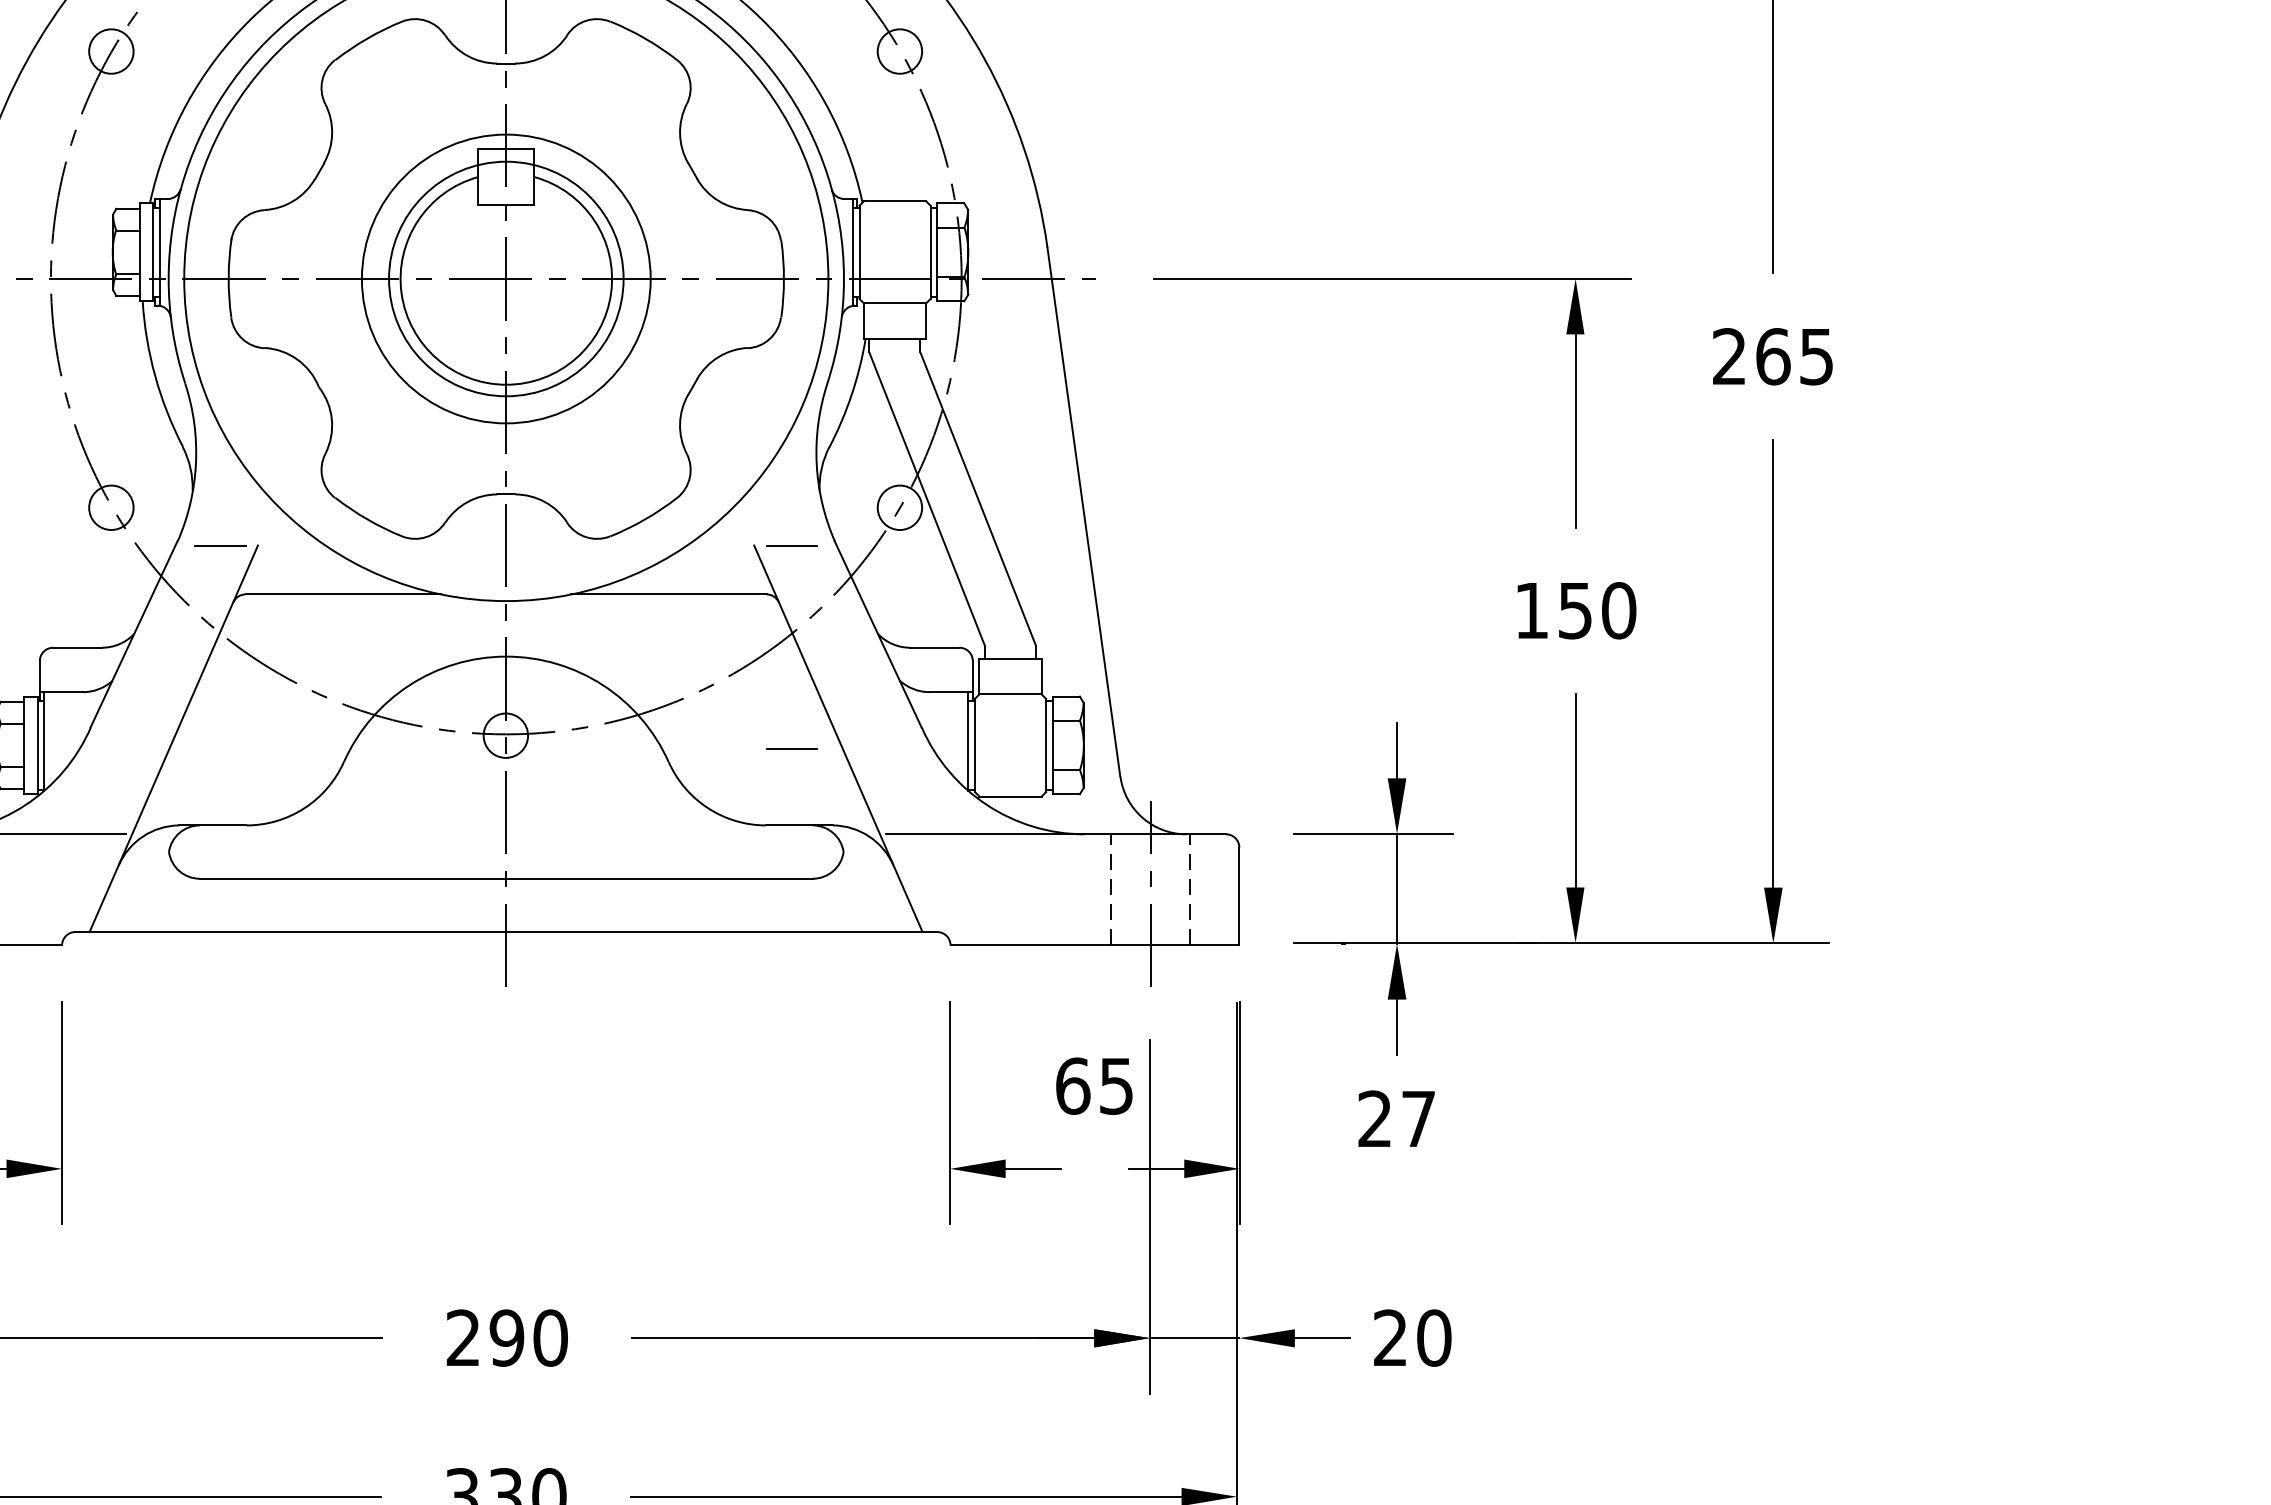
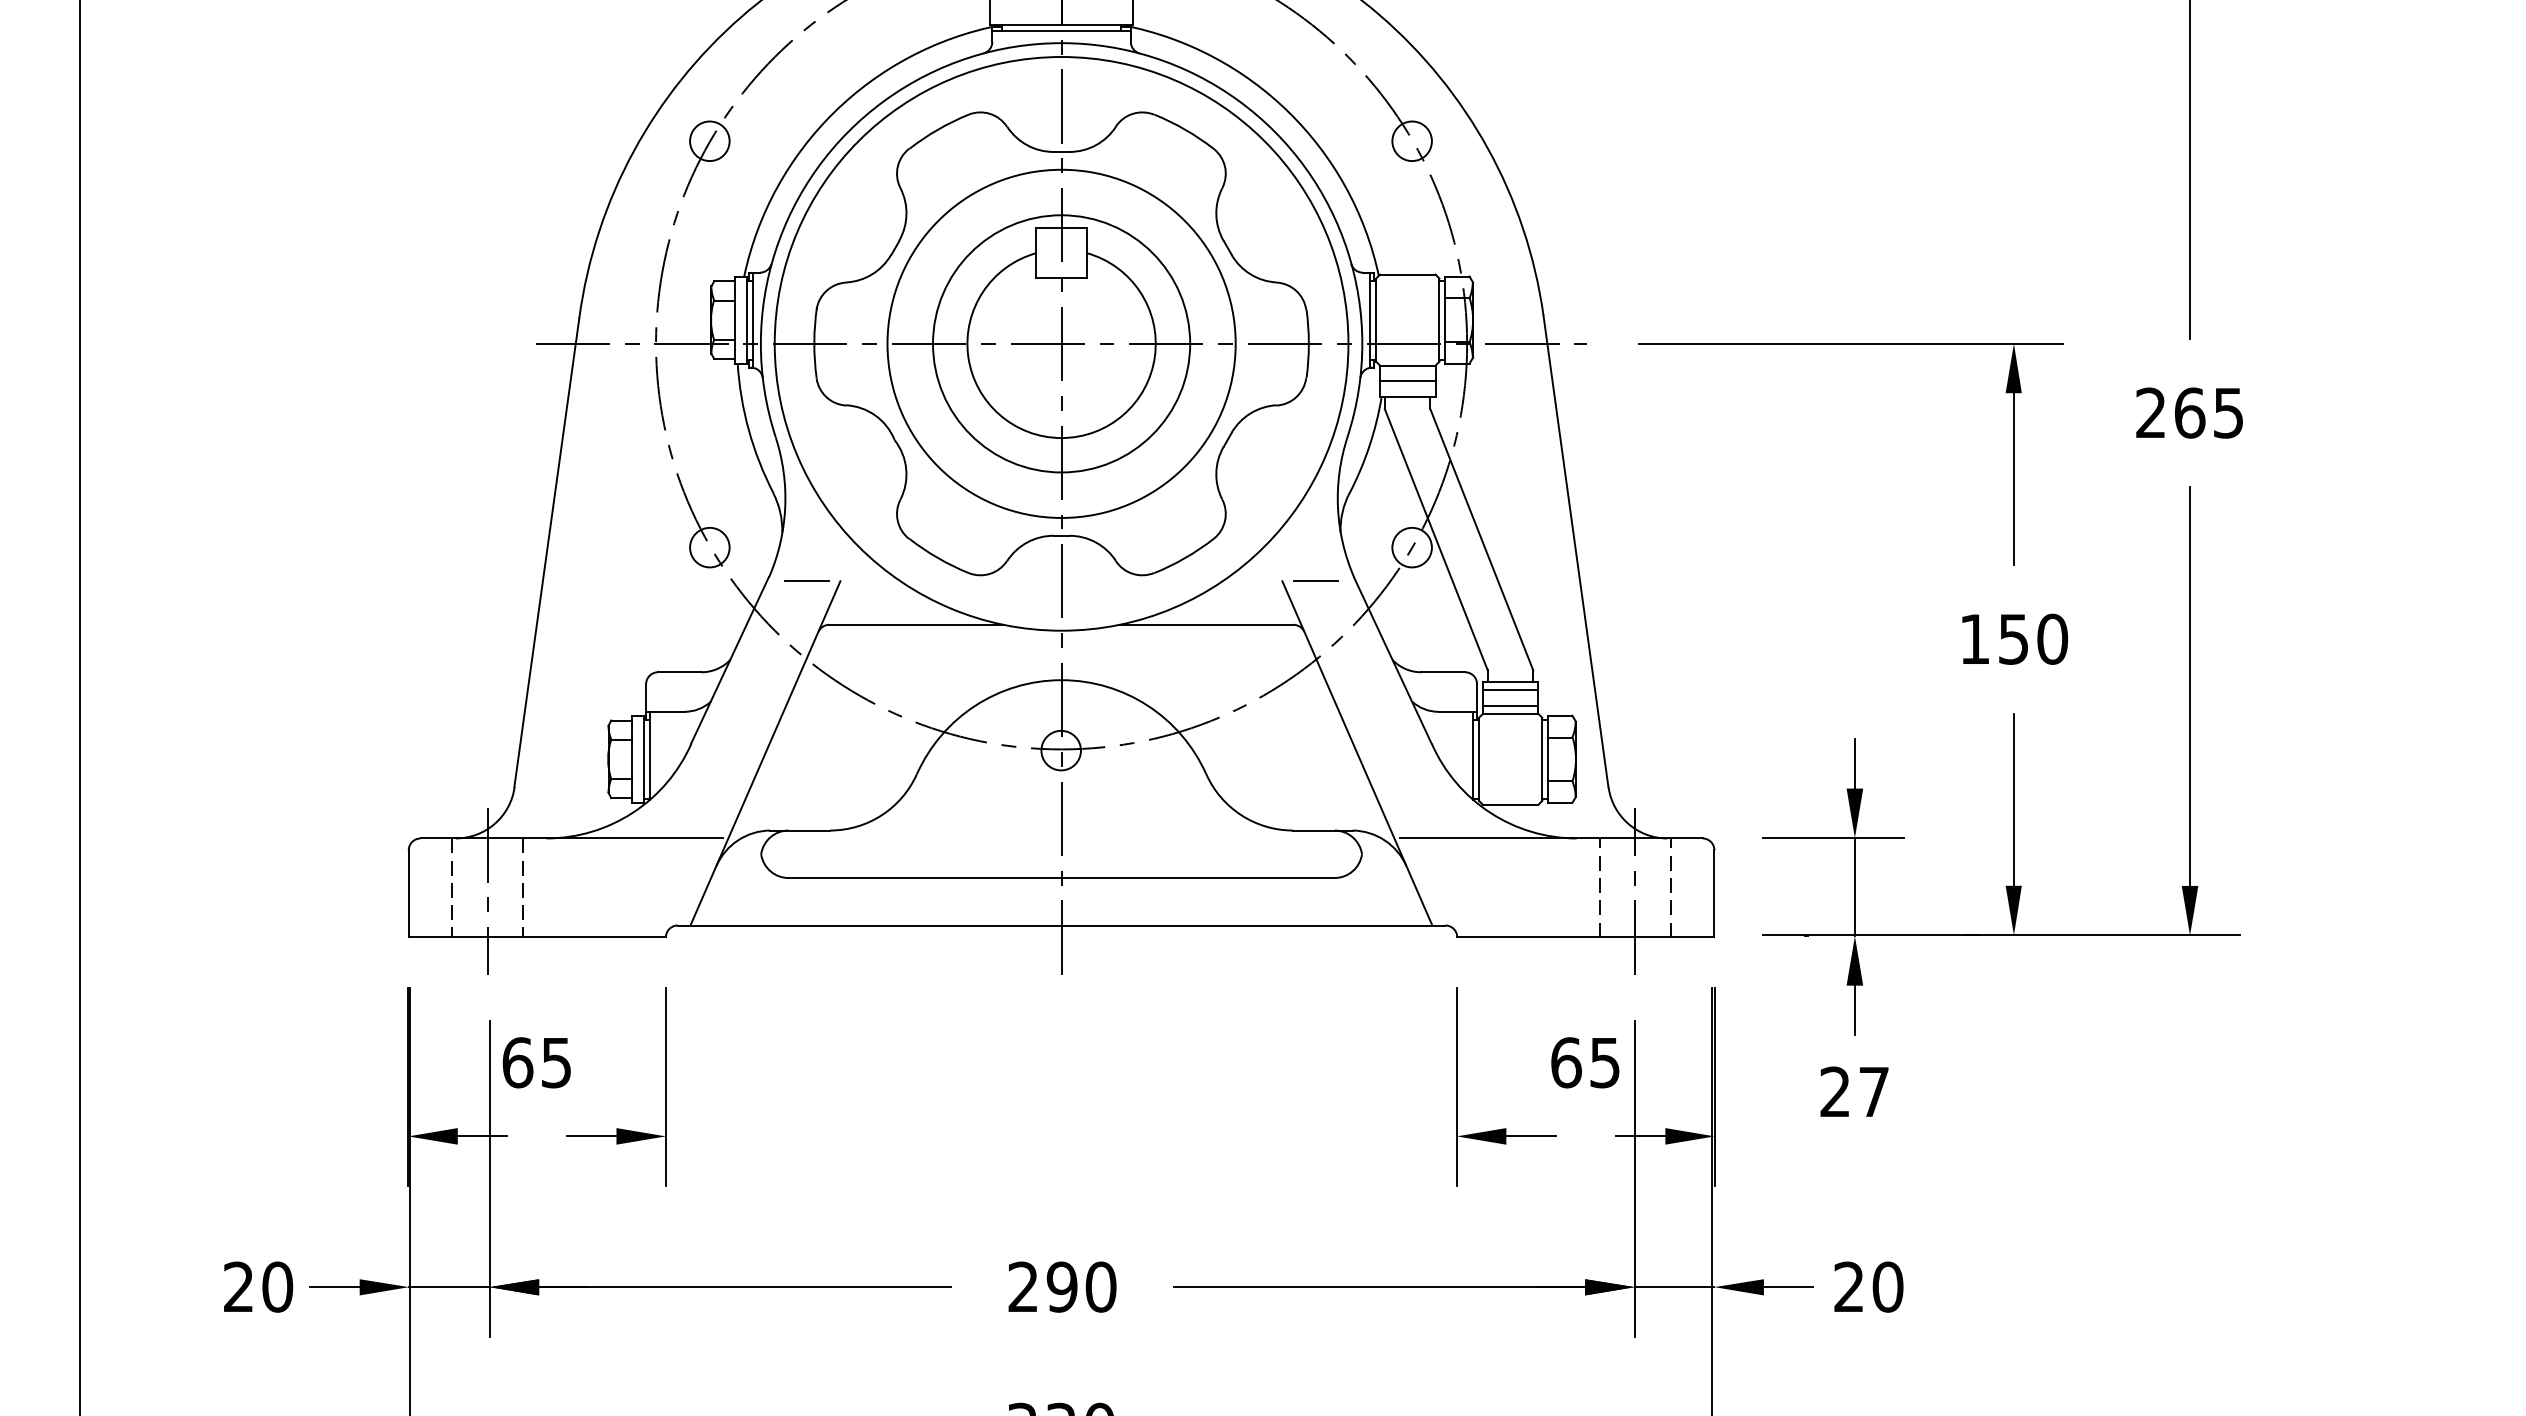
circle: (506, 278) -> (1061, 343), size x1.67
line: (894, 321) -> (1407, 381), added
line: (1010, 668) -> (1510, 690), added
line: (1010, 685) -> (1510, 705), added
line: (791, 747) -> (1315, 761), removed

